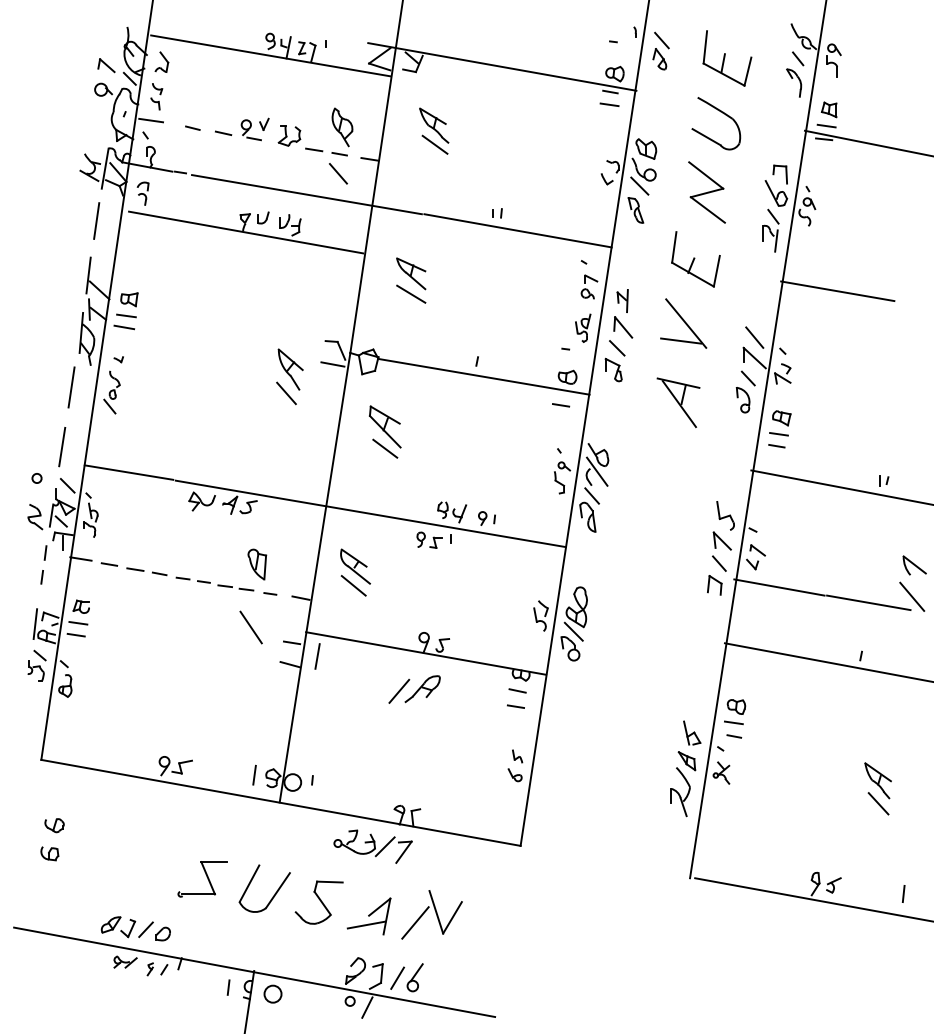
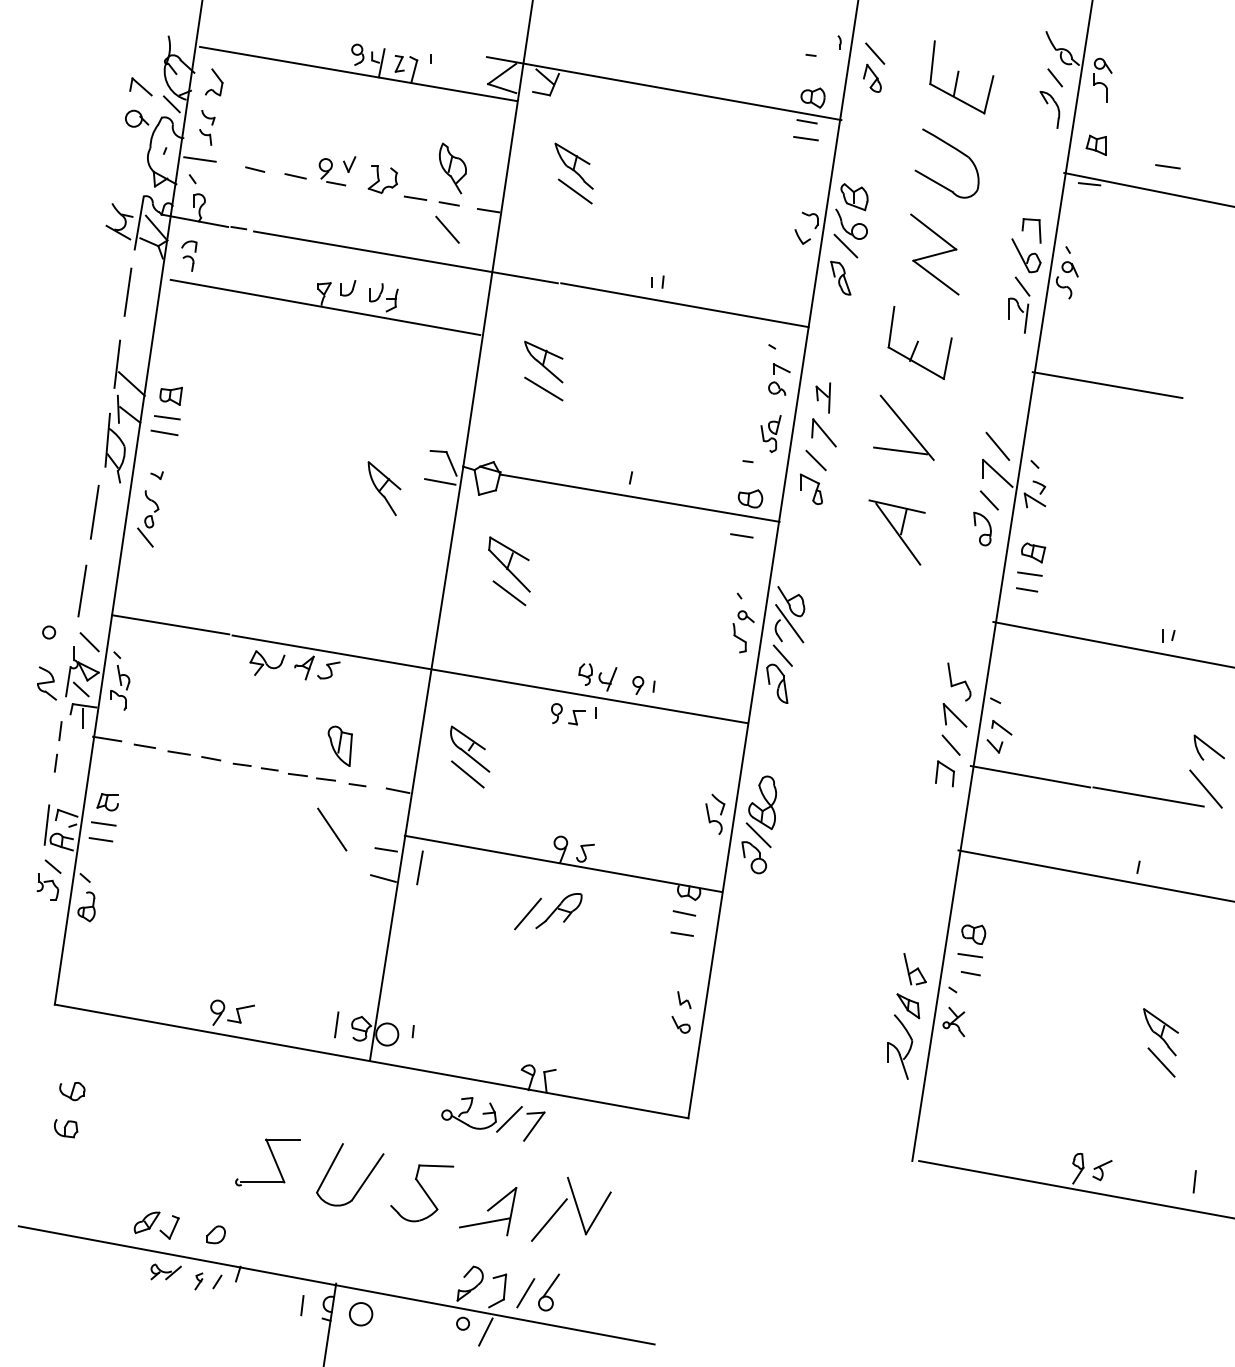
line: (826, 125) -> (1167, 166), moved
line: (286, 393) -> (378, 520), removed
line: (146, 929) -> (193, 1228), removed

